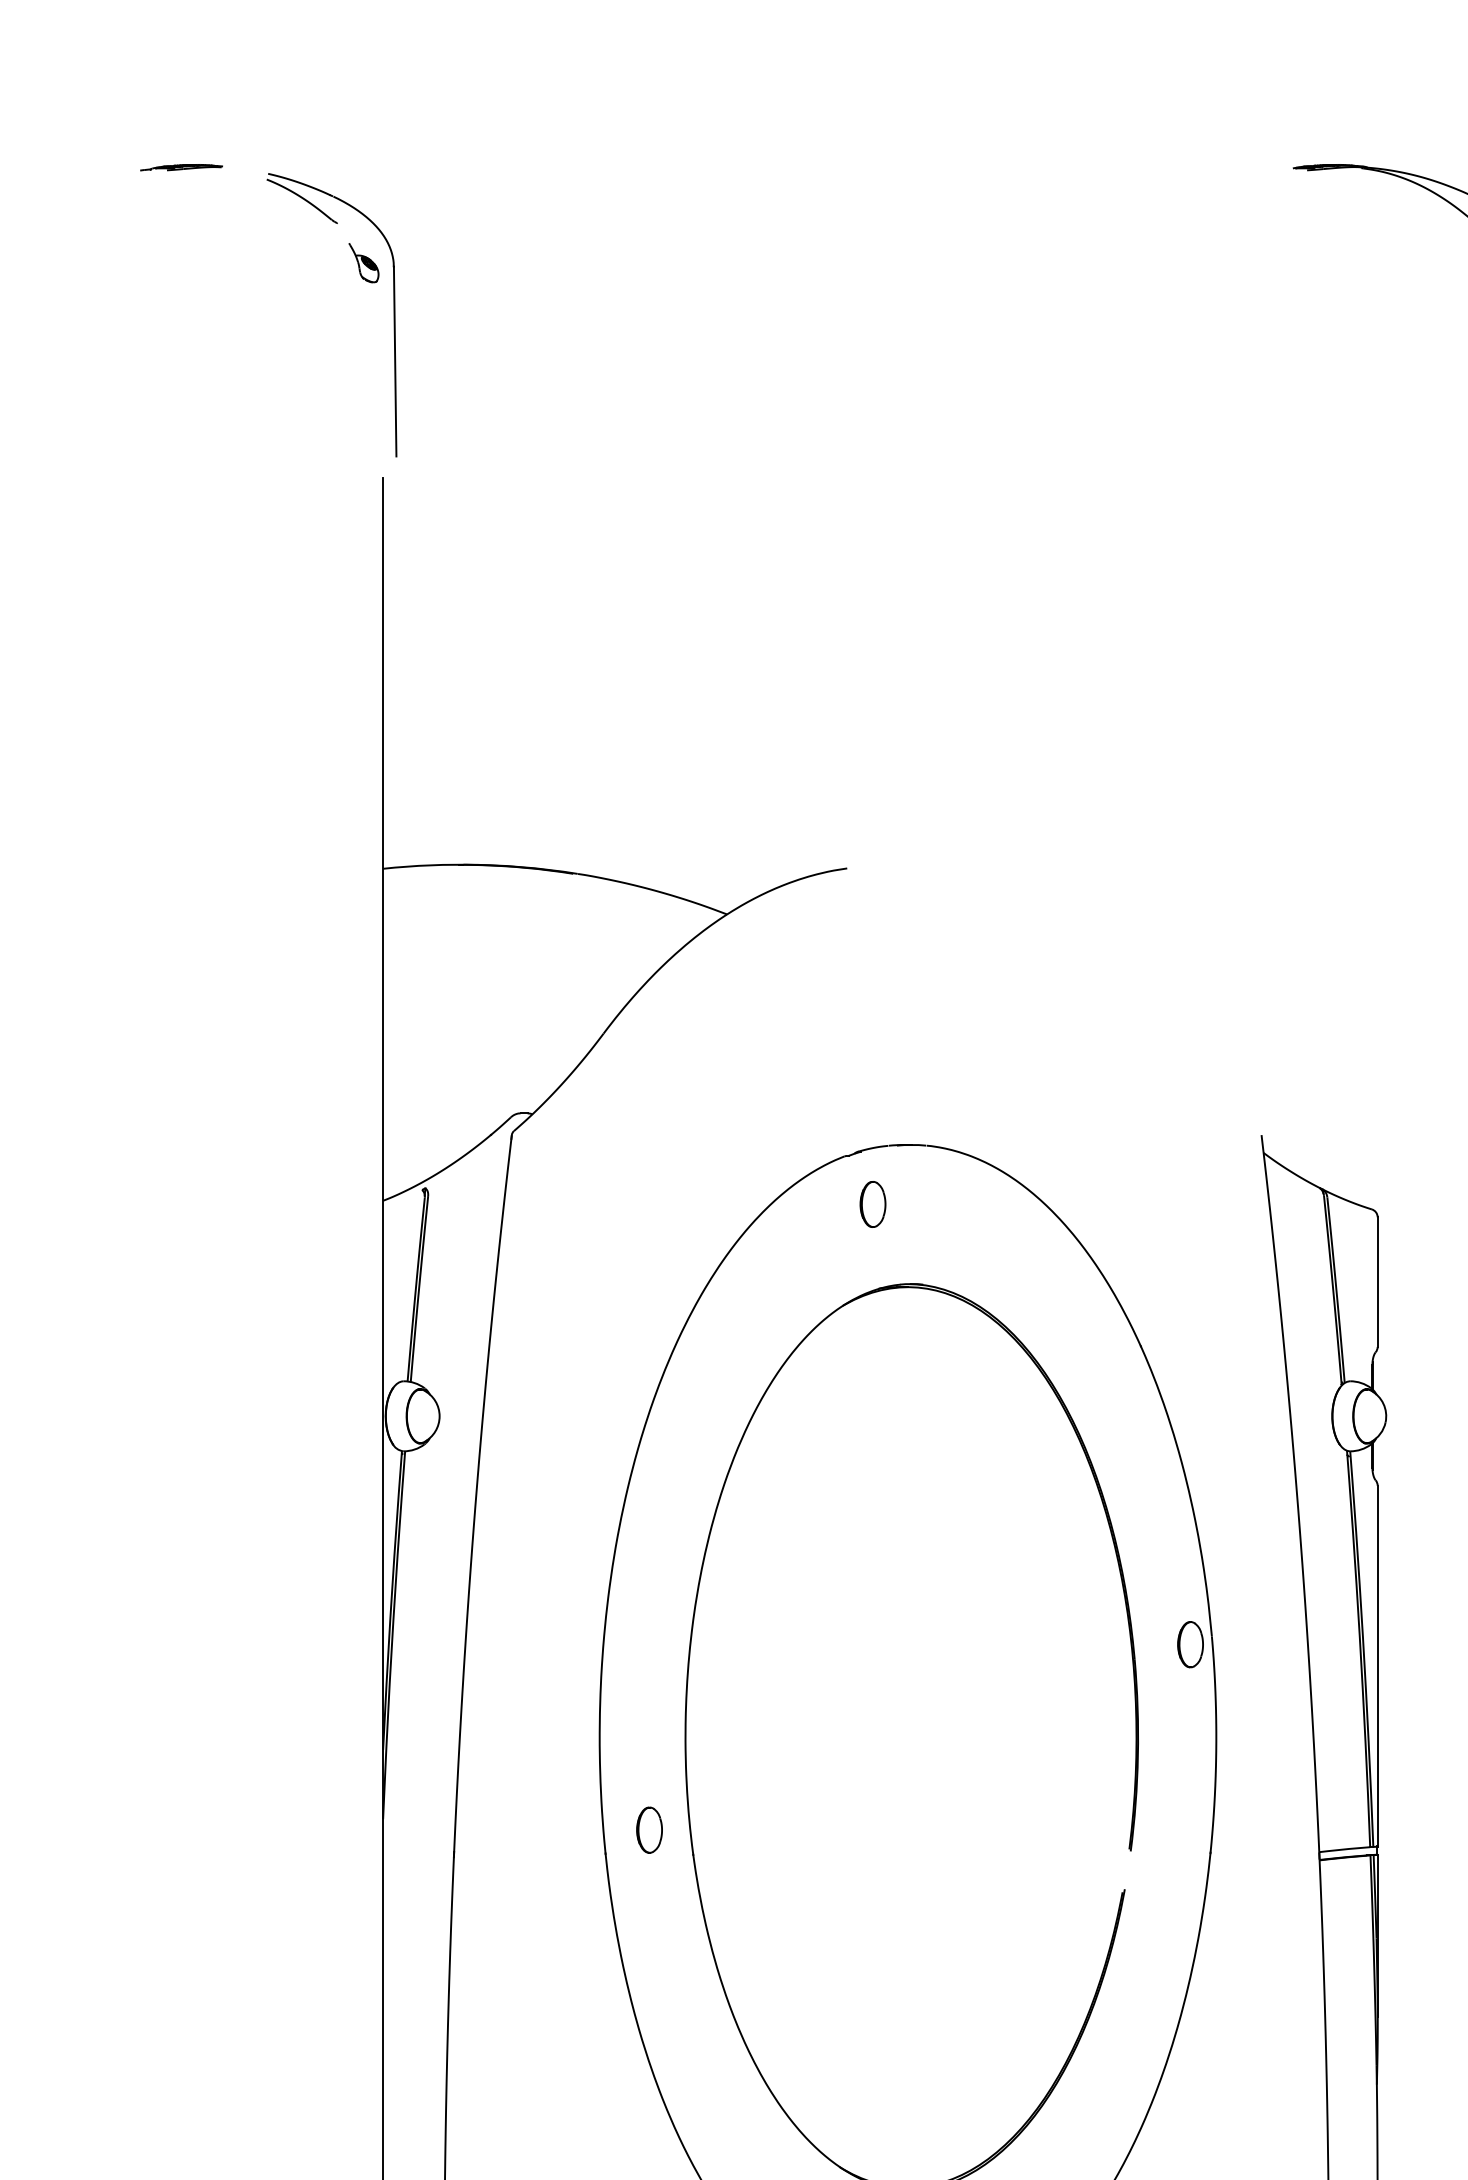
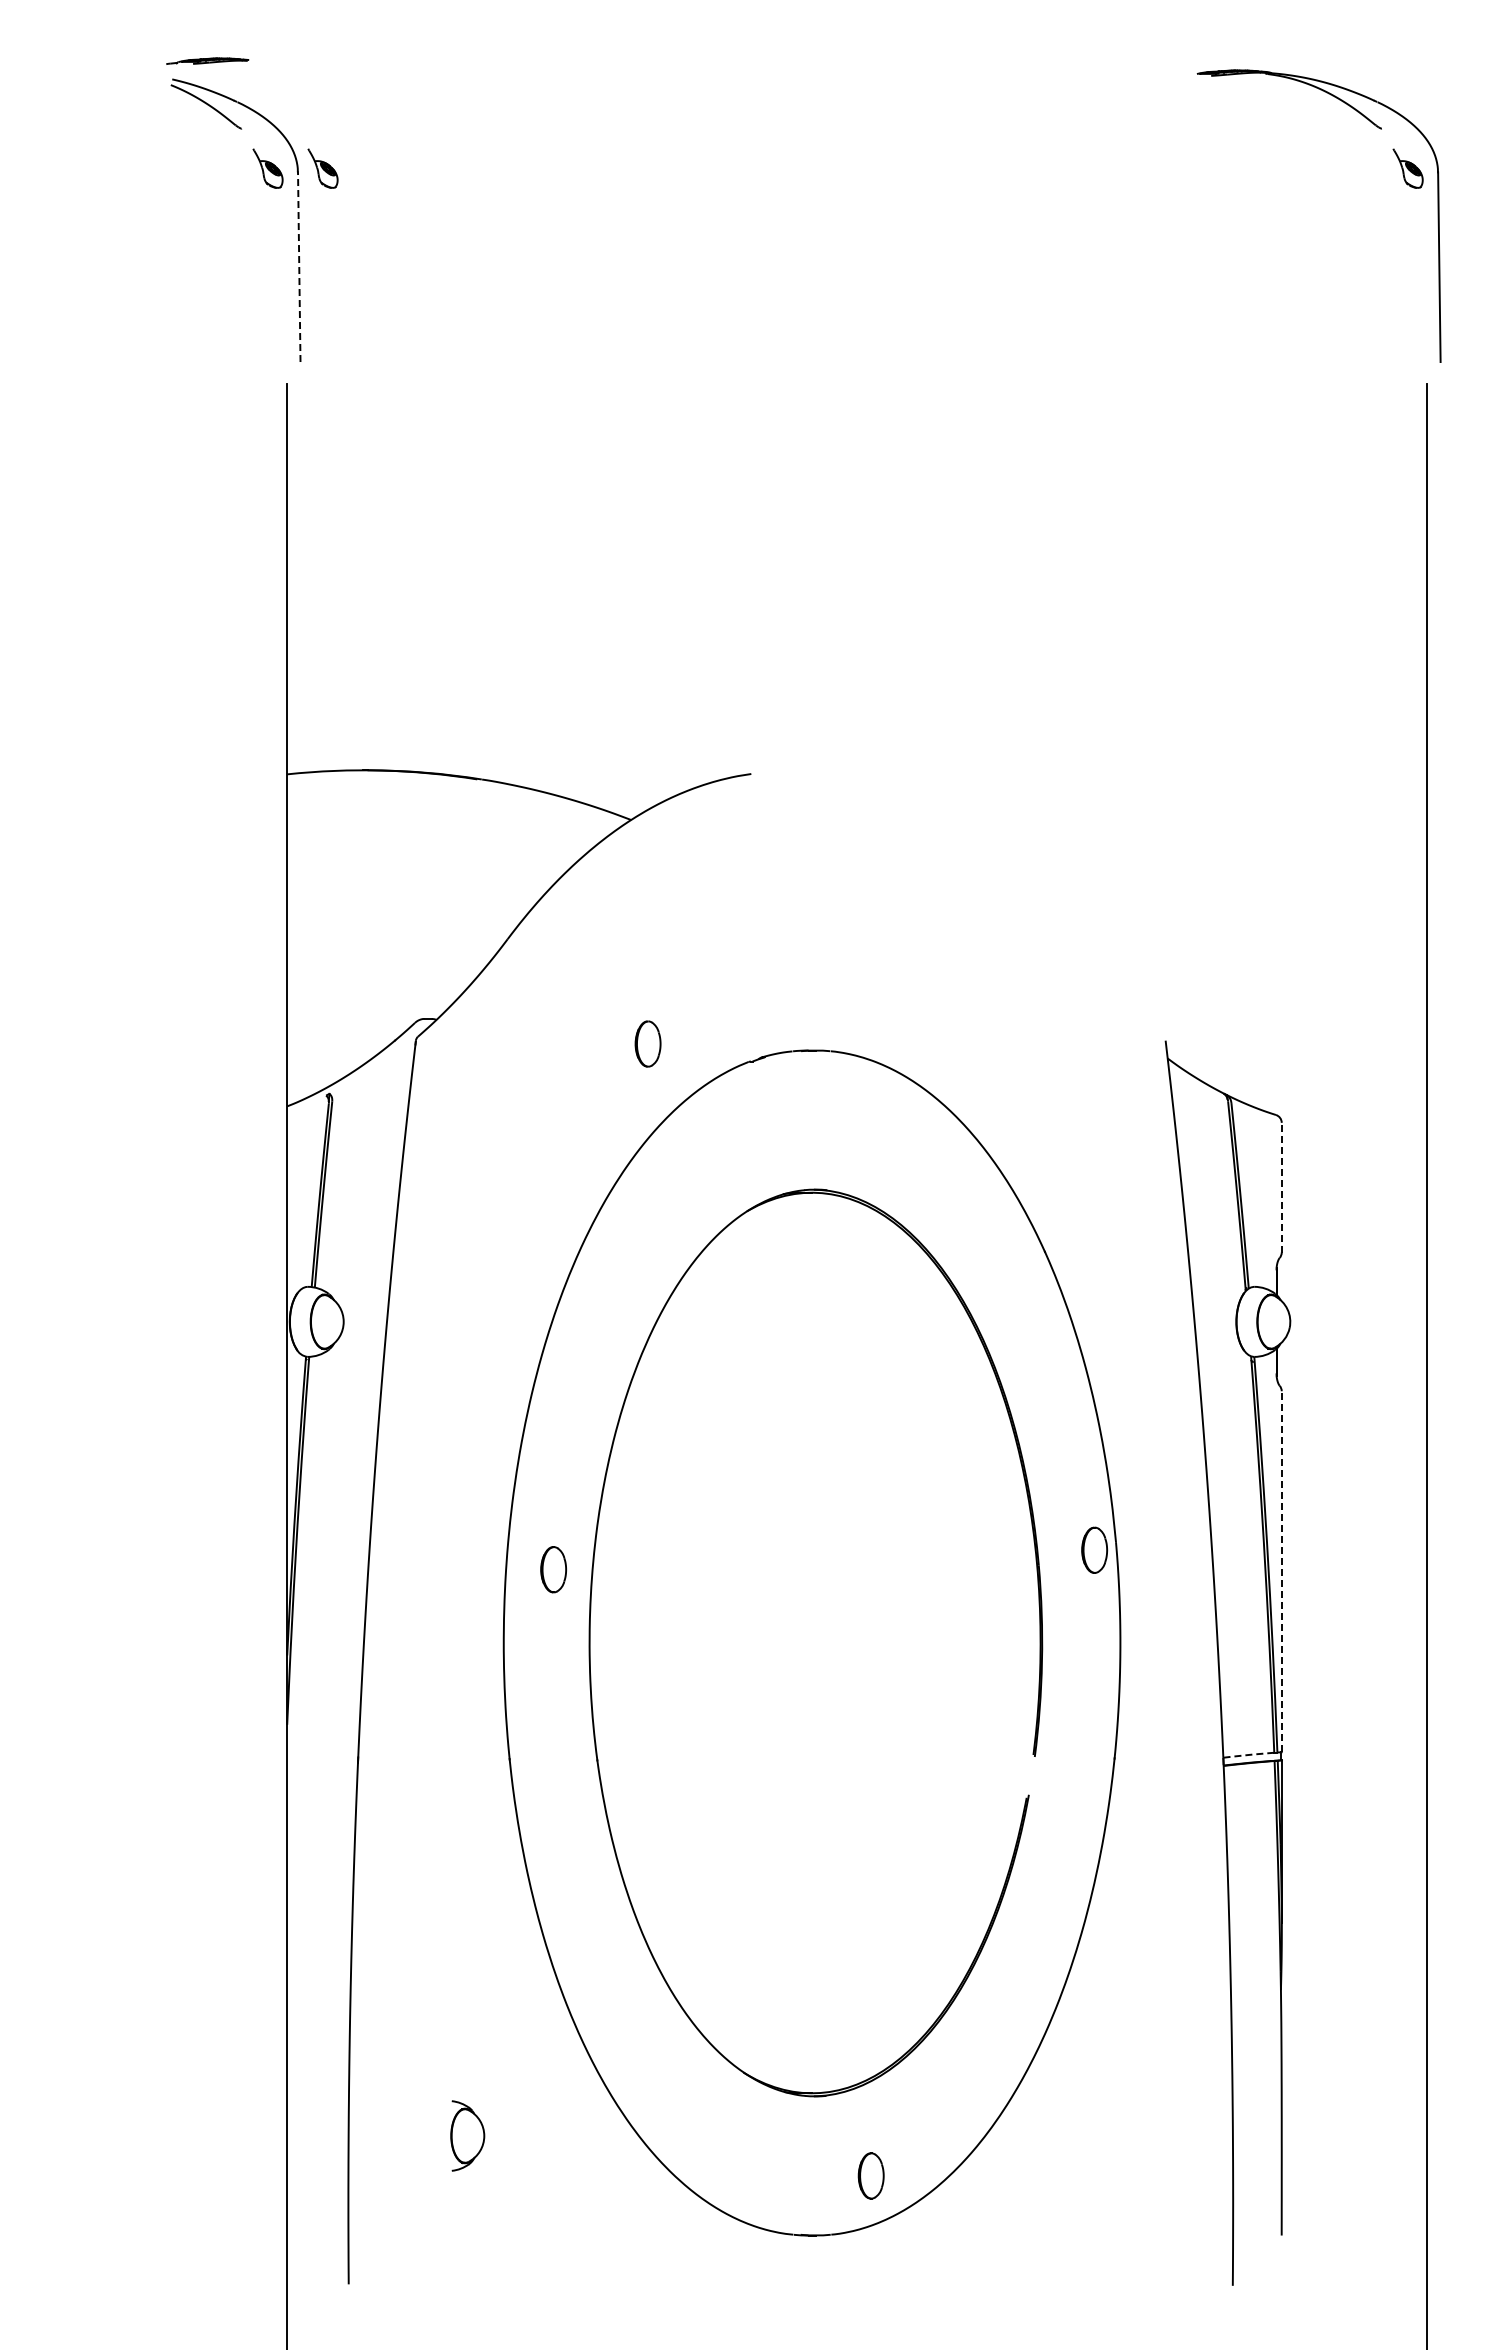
part: (181, 166) -> (207, 60), moved
part: (418, 262) -> (322, 168), added
line: (395, 361) -> (299, 267), solid -> dashed
part: (872, 1203) -> (647, 1043), moved
line: (1377, 1281) -> (1281, 1187), solid -> dashed
line: (1377, 1665) -> (1281, 1571), solid -> dashed
part: (649, 1829) -> (553, 1569), moved
line: (1344, 1849) -> (1248, 1755), solid -> dashed

